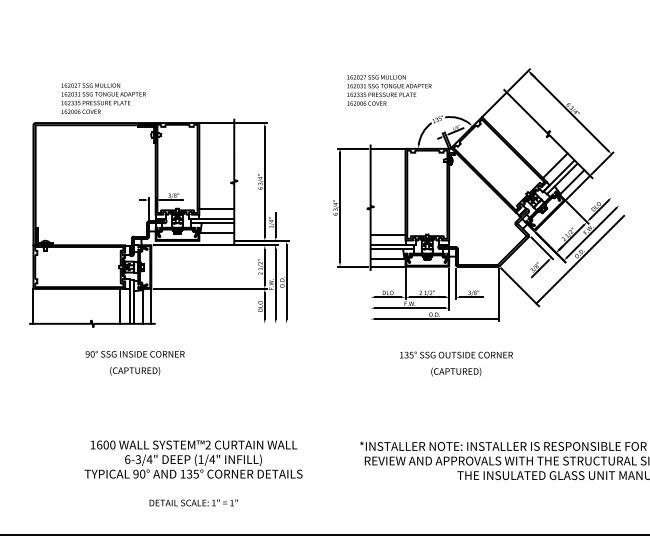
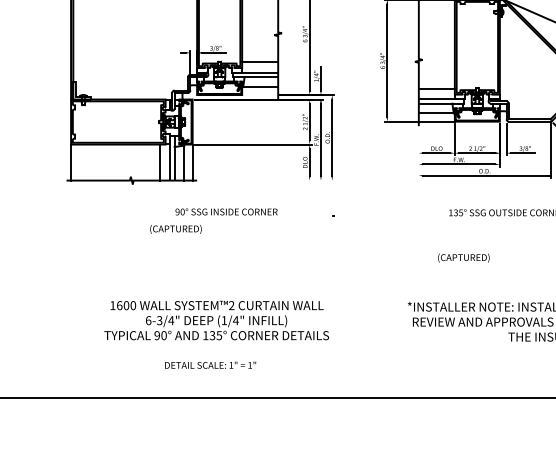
text: (134, 353) -> (225, 211), moved
text: (456, 371) -> (464, 257), moved
text: (193, 459) -> (216, 320), moved
text: (193, 502) -> (210, 364), moved

